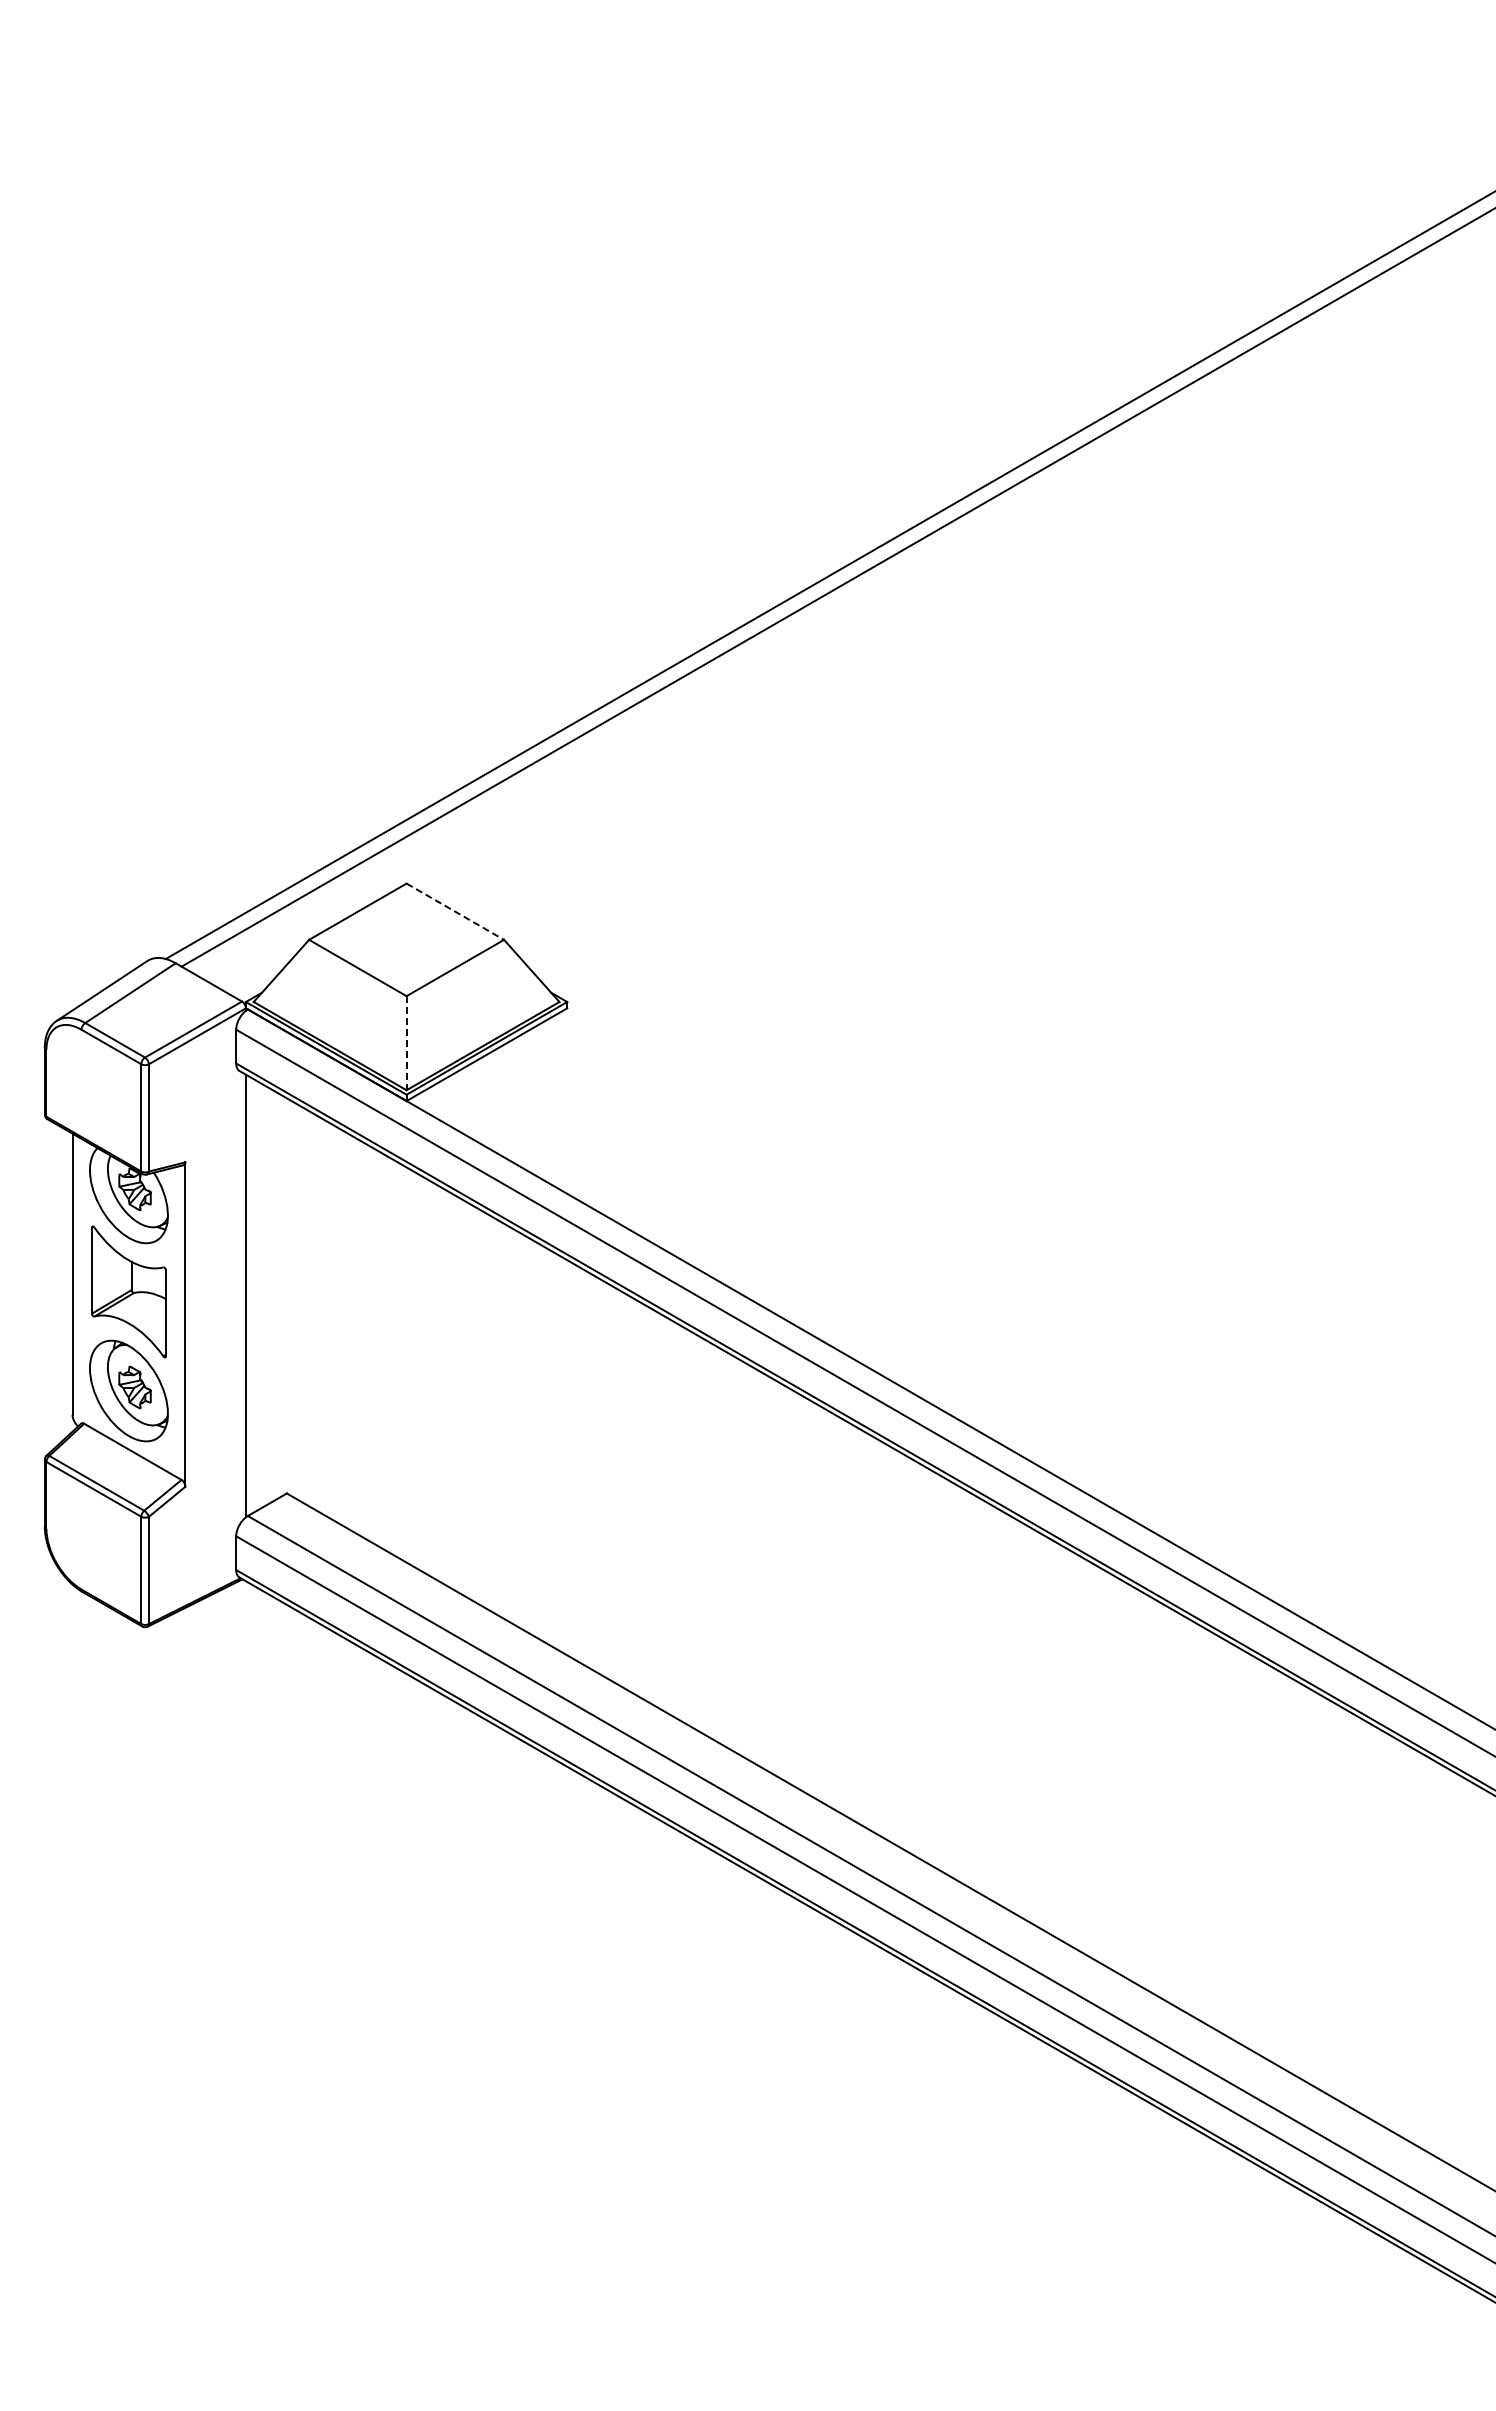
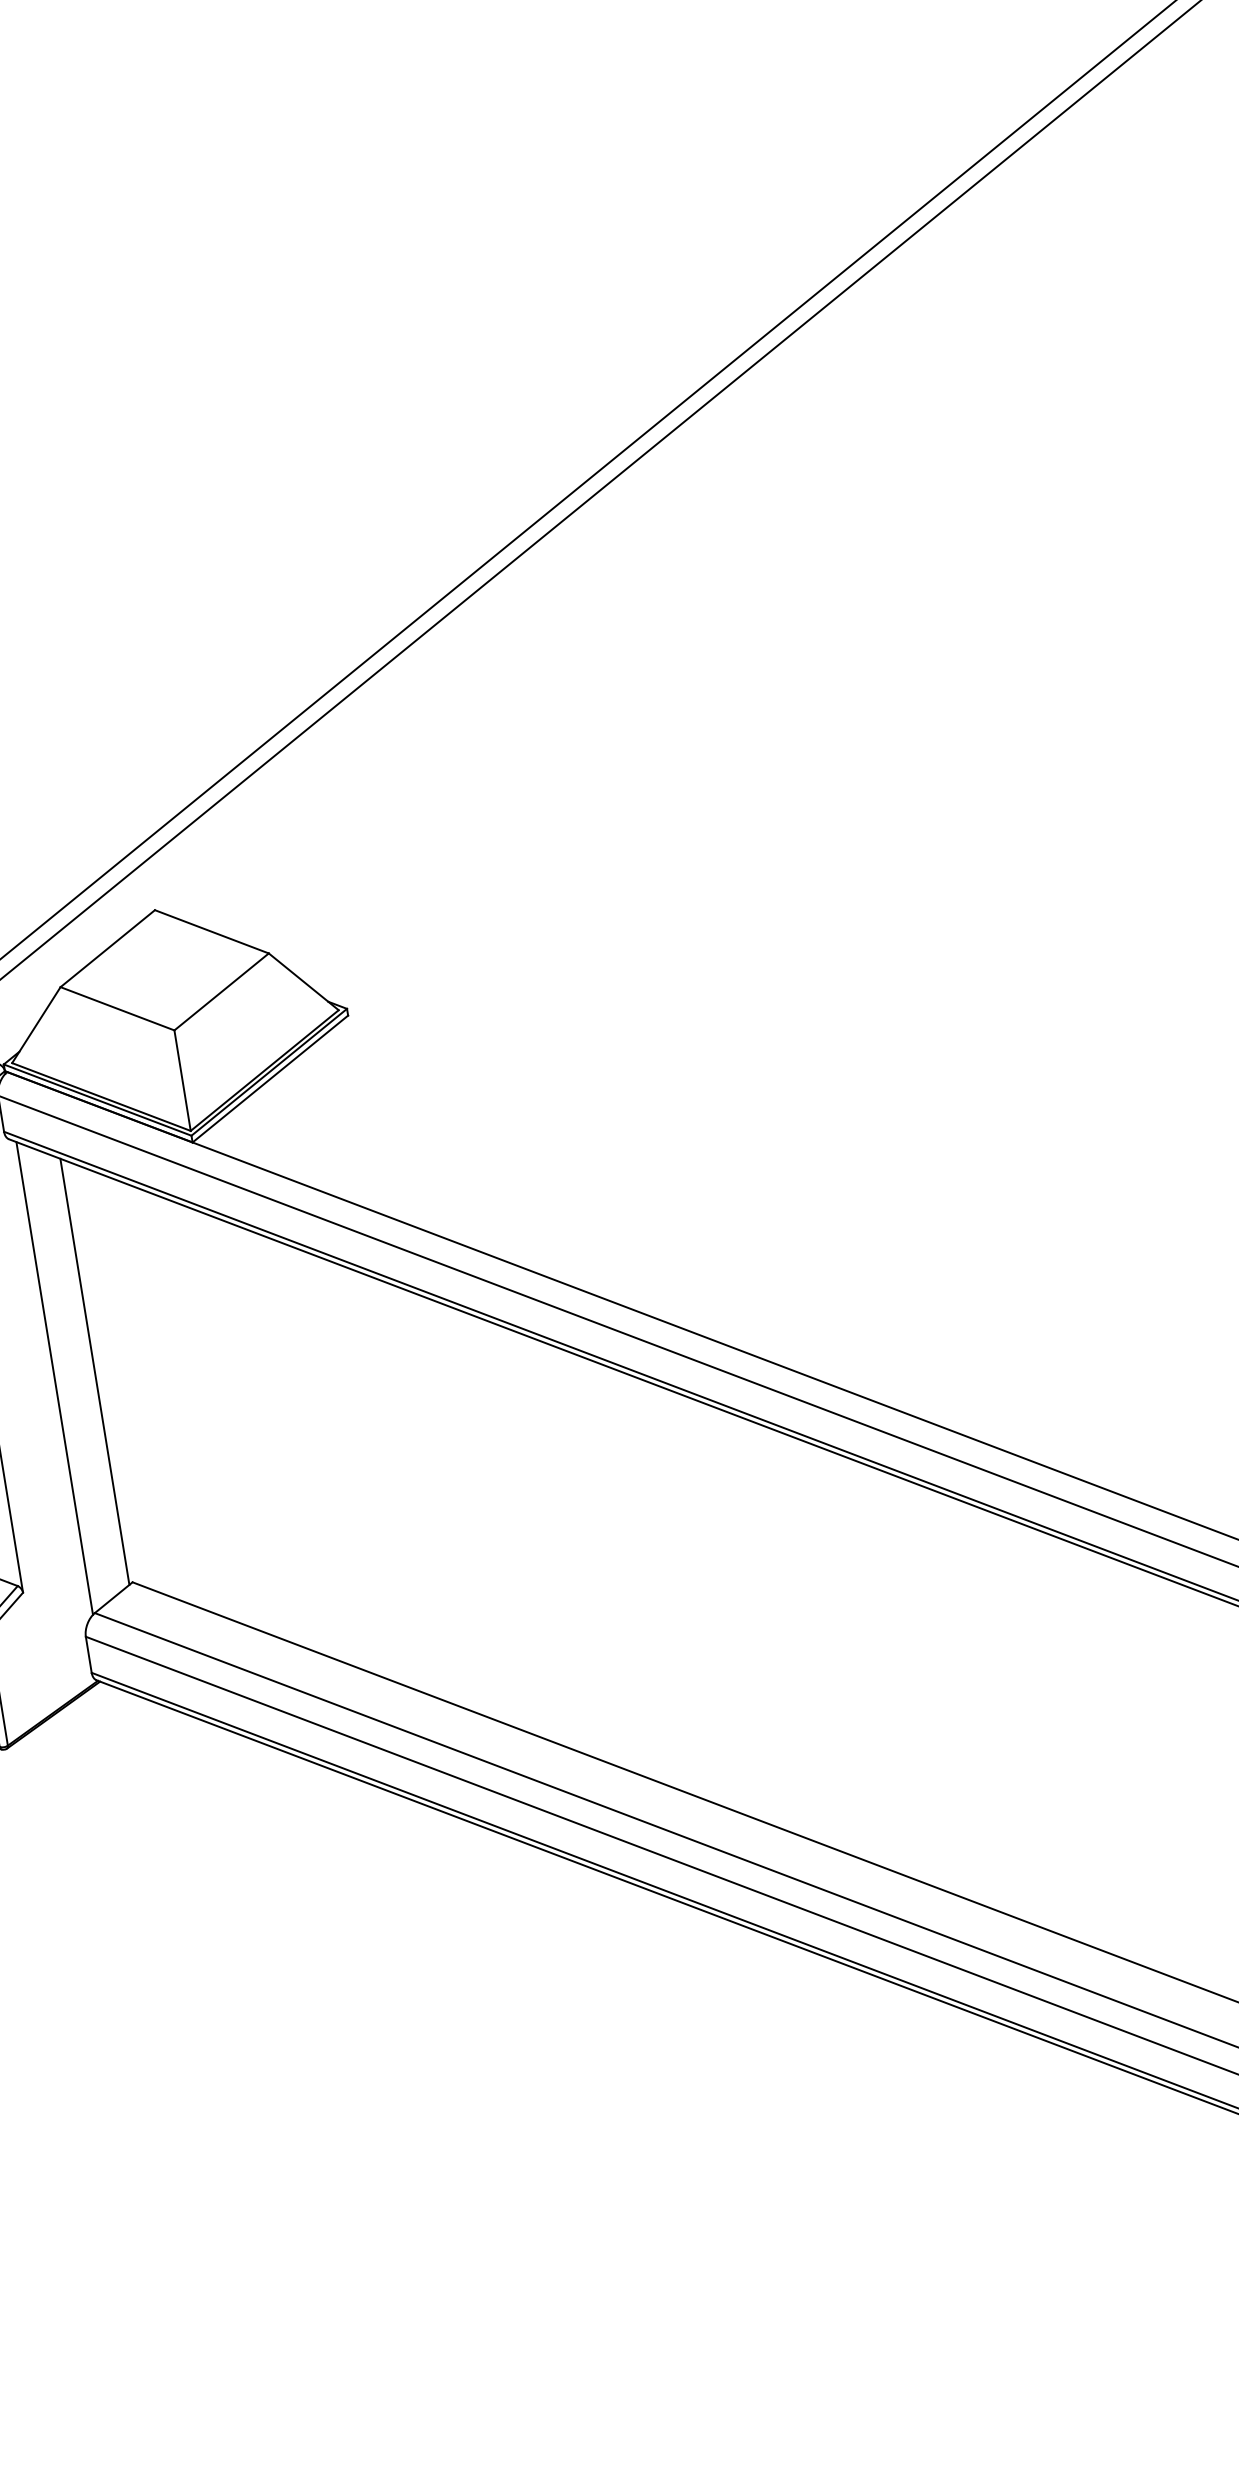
line: (455, 911) -> (212, 931), dashed -> solid
line: (406, 1043) -> (182, 1081), dashed -> solid
line: (283, 1295) -> (94, 1371), added

